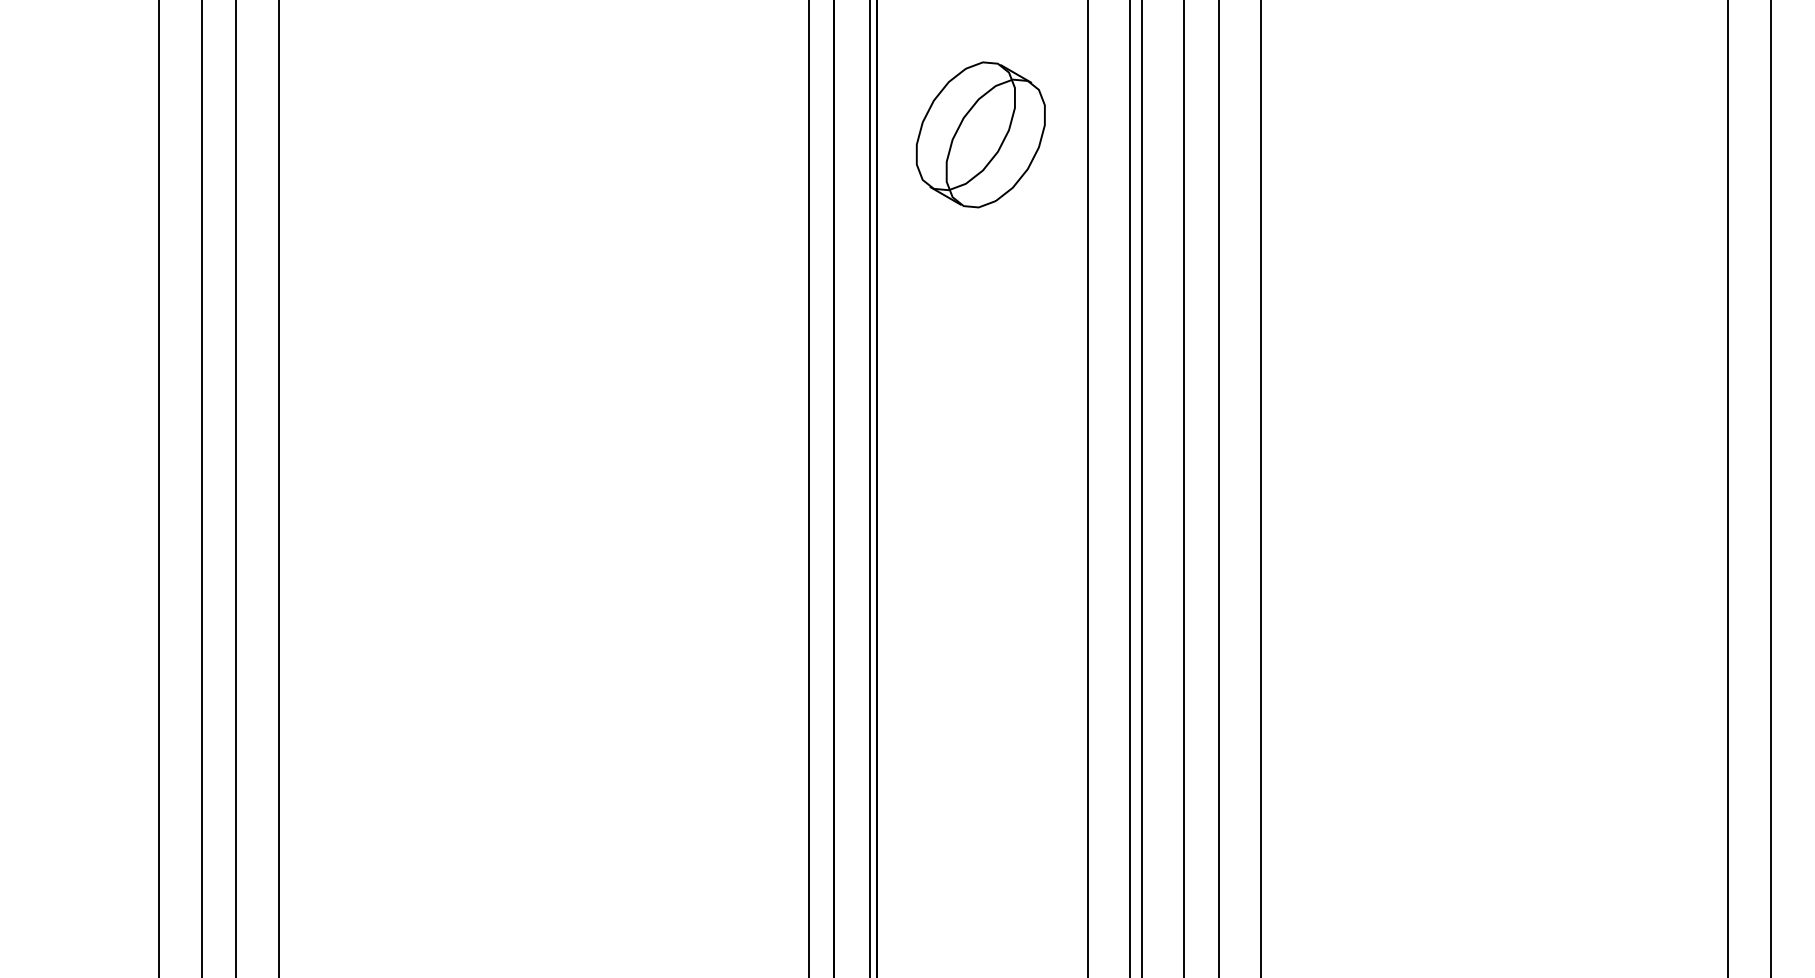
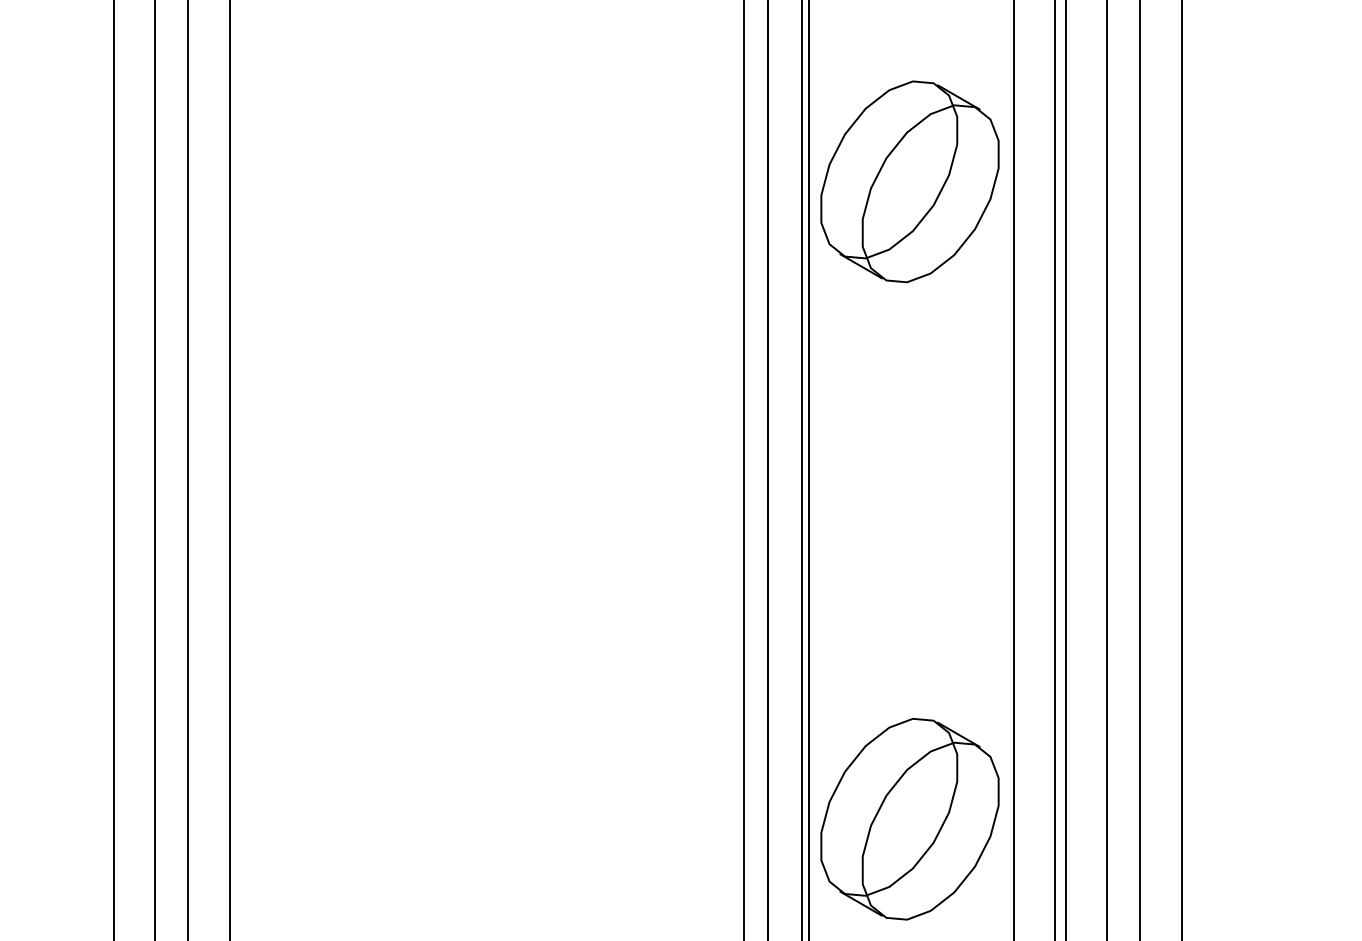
part: (980, 134) -> (909, 181), size x1.43
part: (980, 792) -> (909, 819), added

